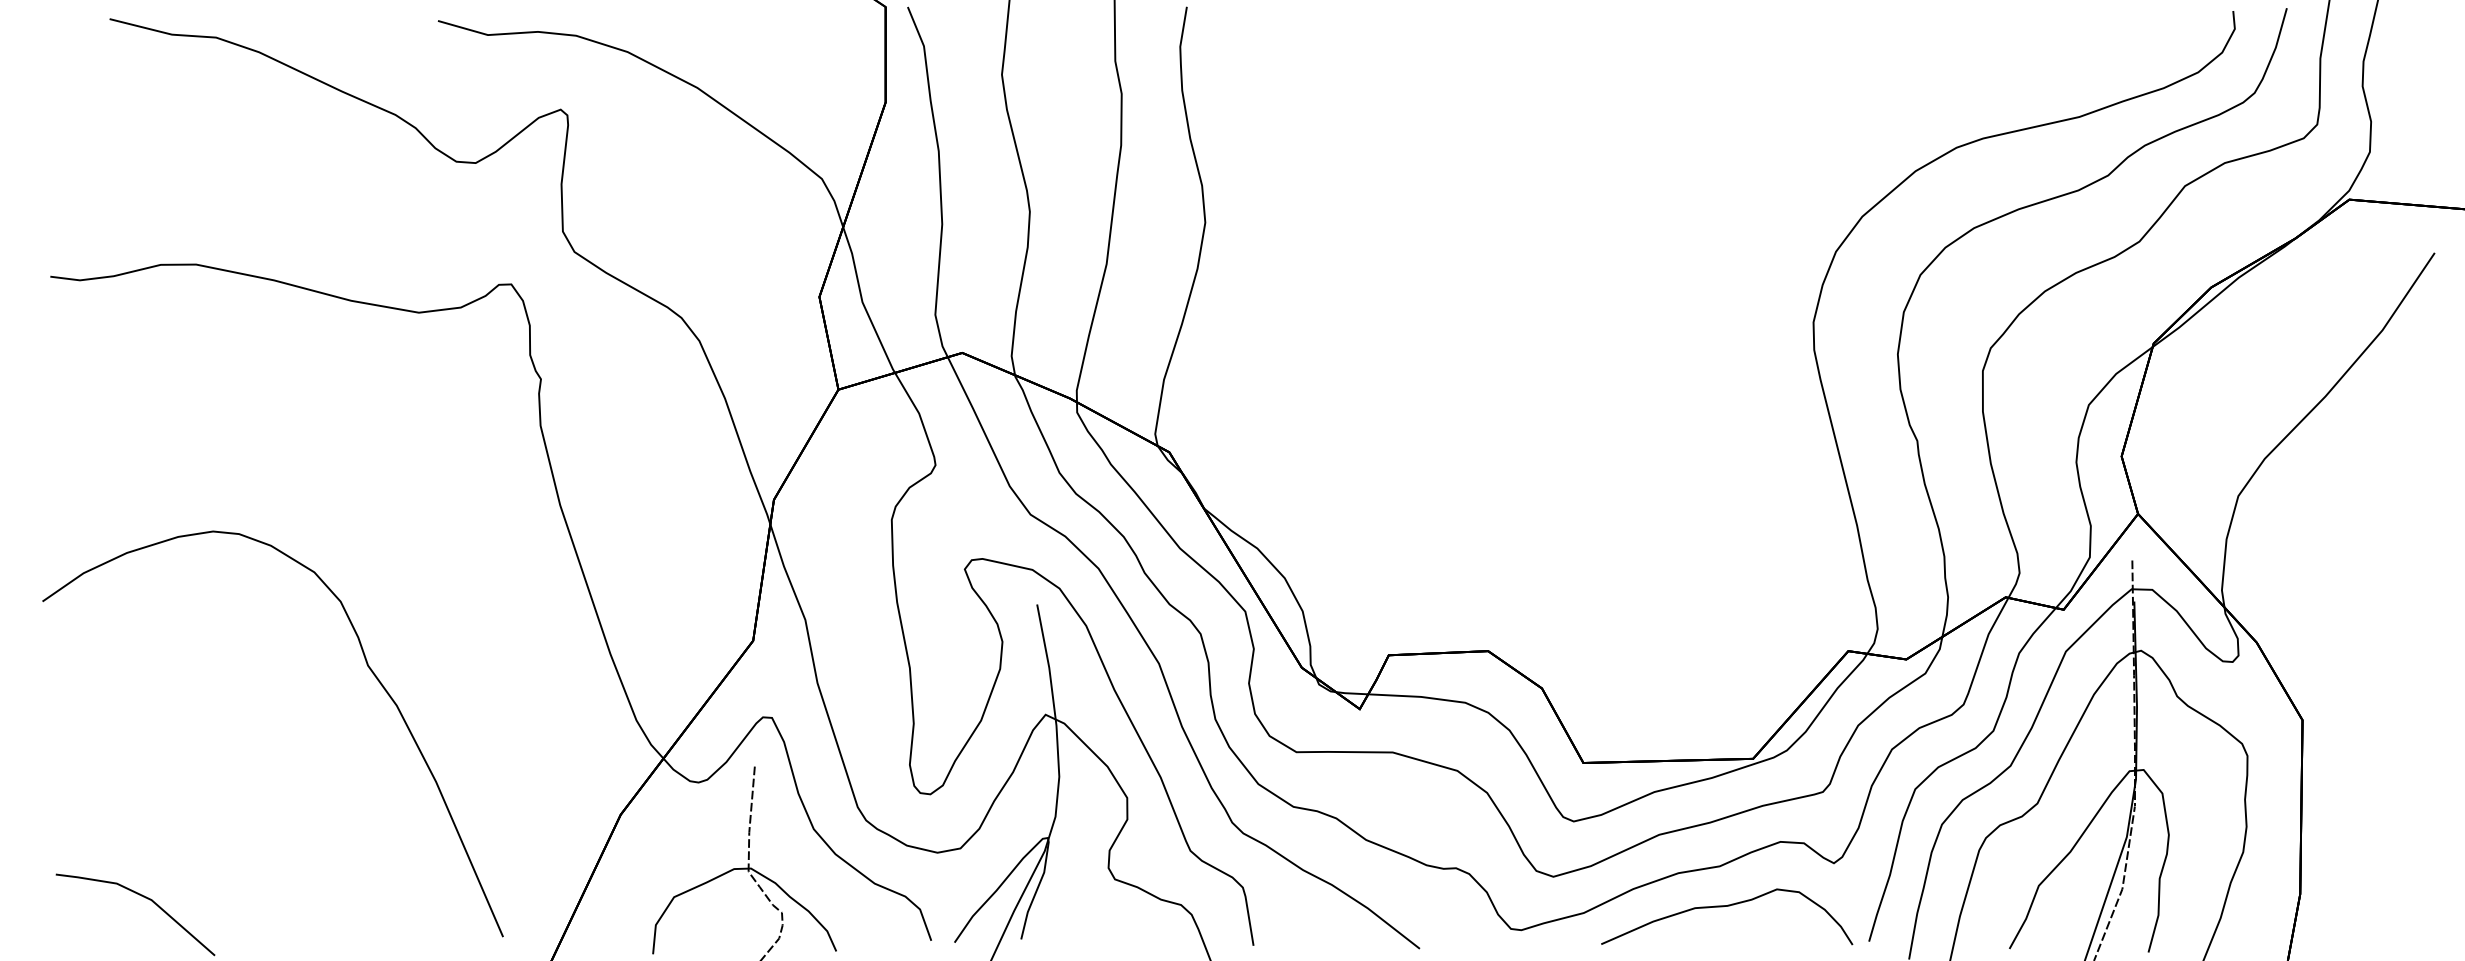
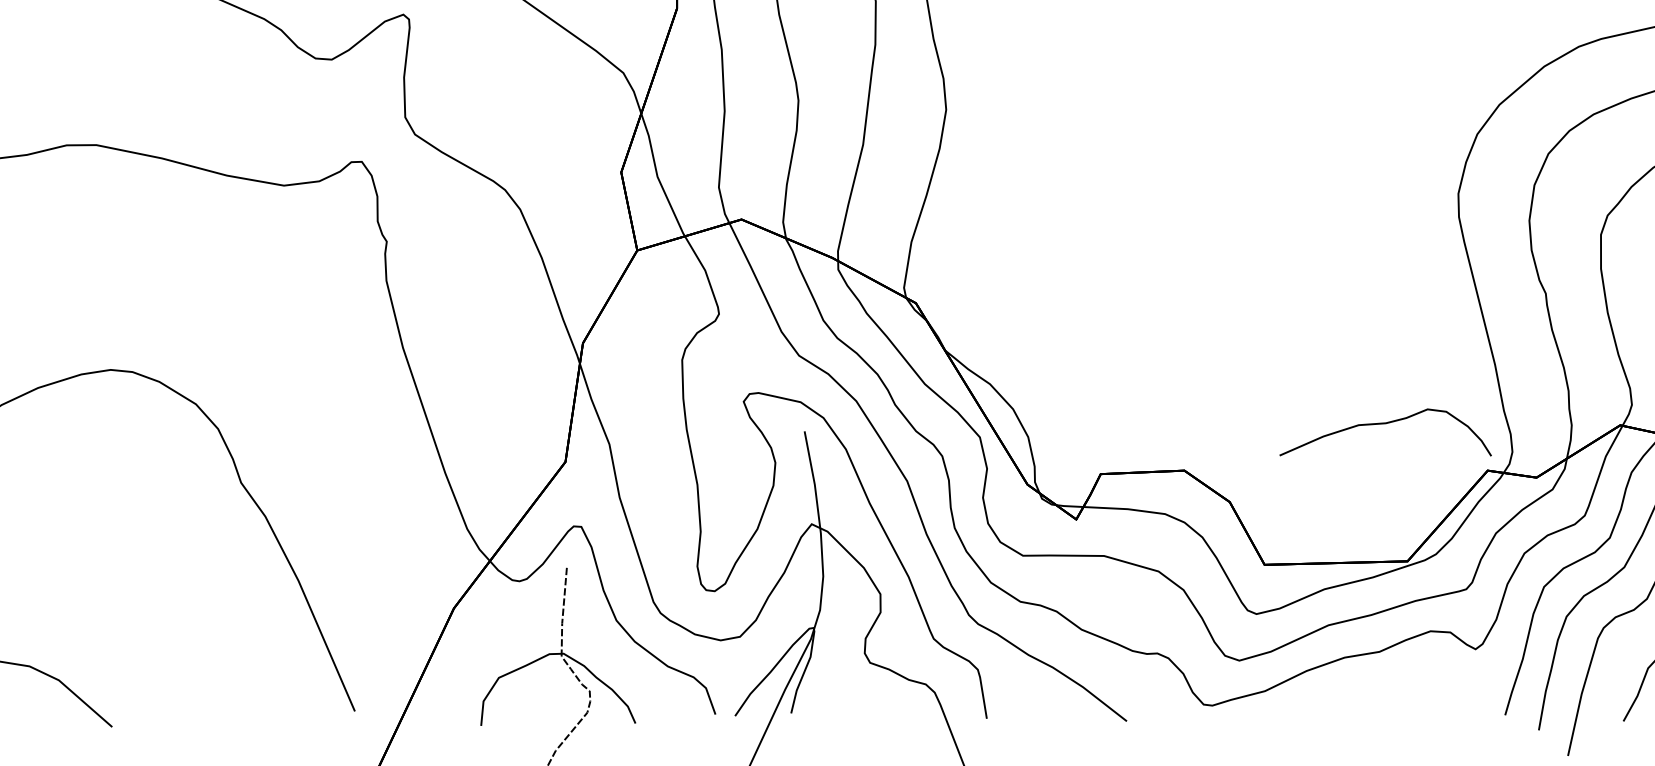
curve: (1723, 907) -> (1382, 424), moved

